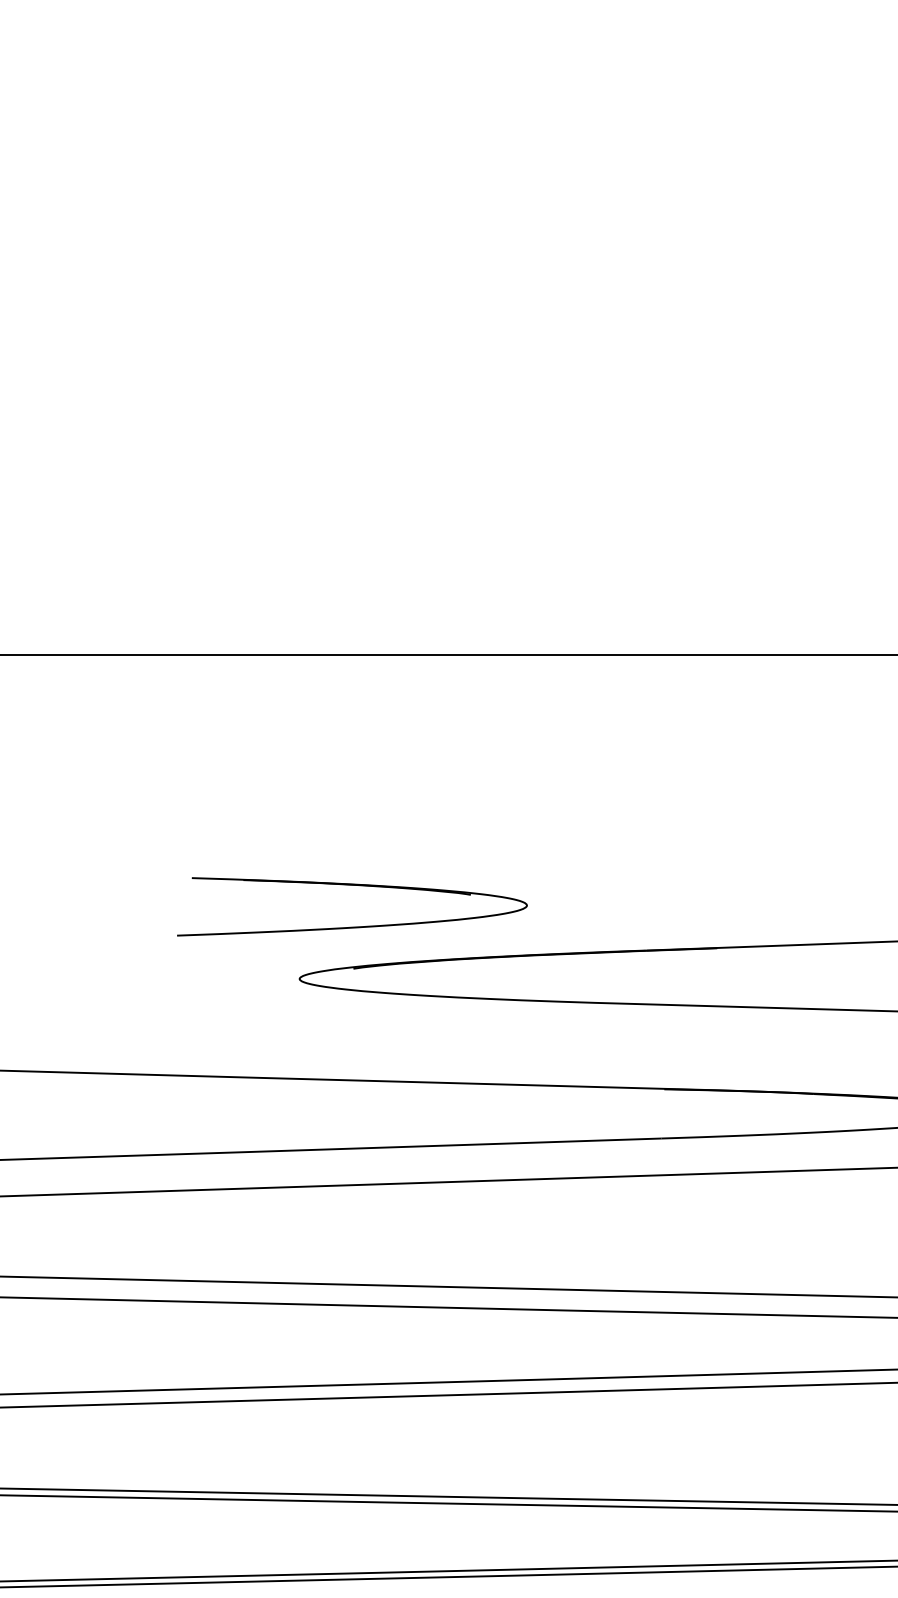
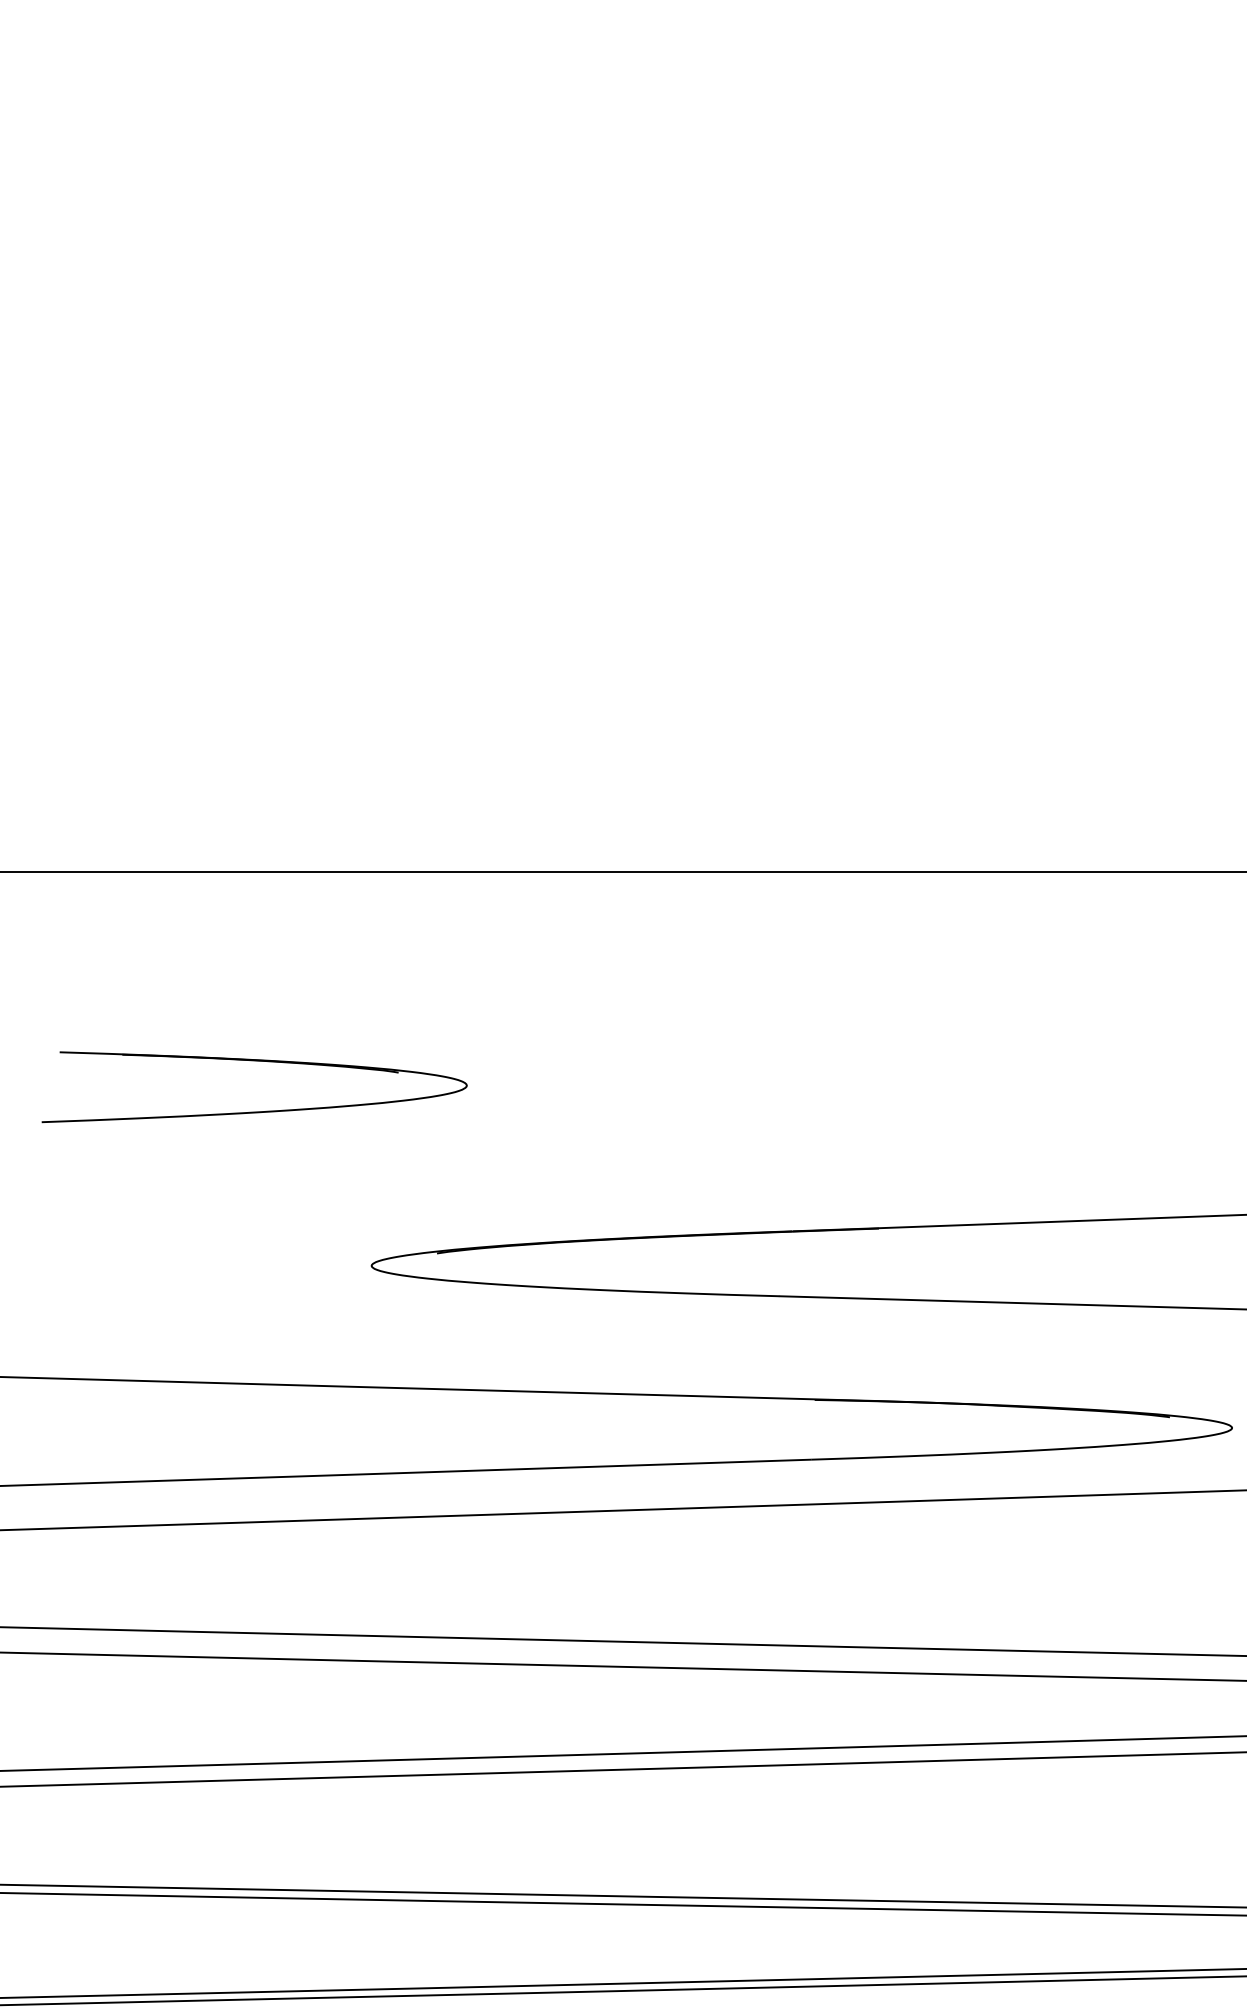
part: (352, 926) -> (254, 1111), moved

